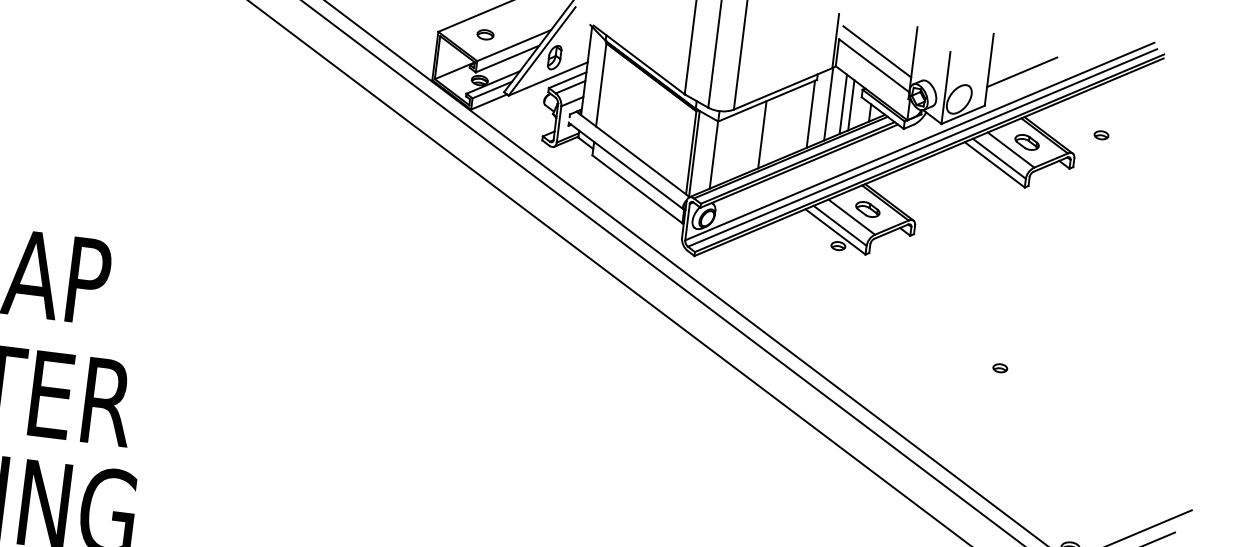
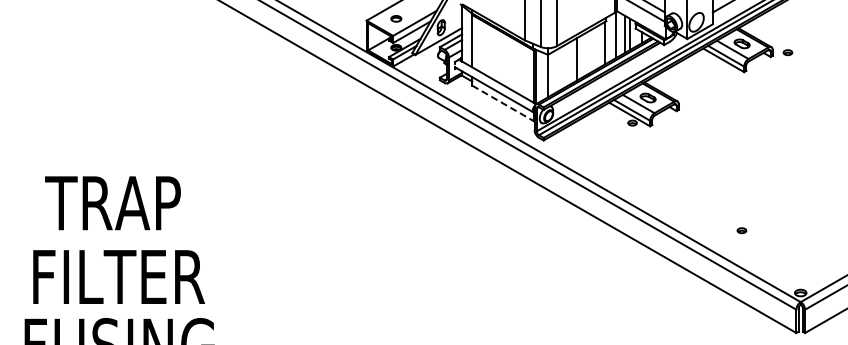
part: (1100, 134) -> (787, 52), moved
line: (638, 189) -> (503, 103), solid -> dashed
part: (999, 367) -> (741, 230), moved

